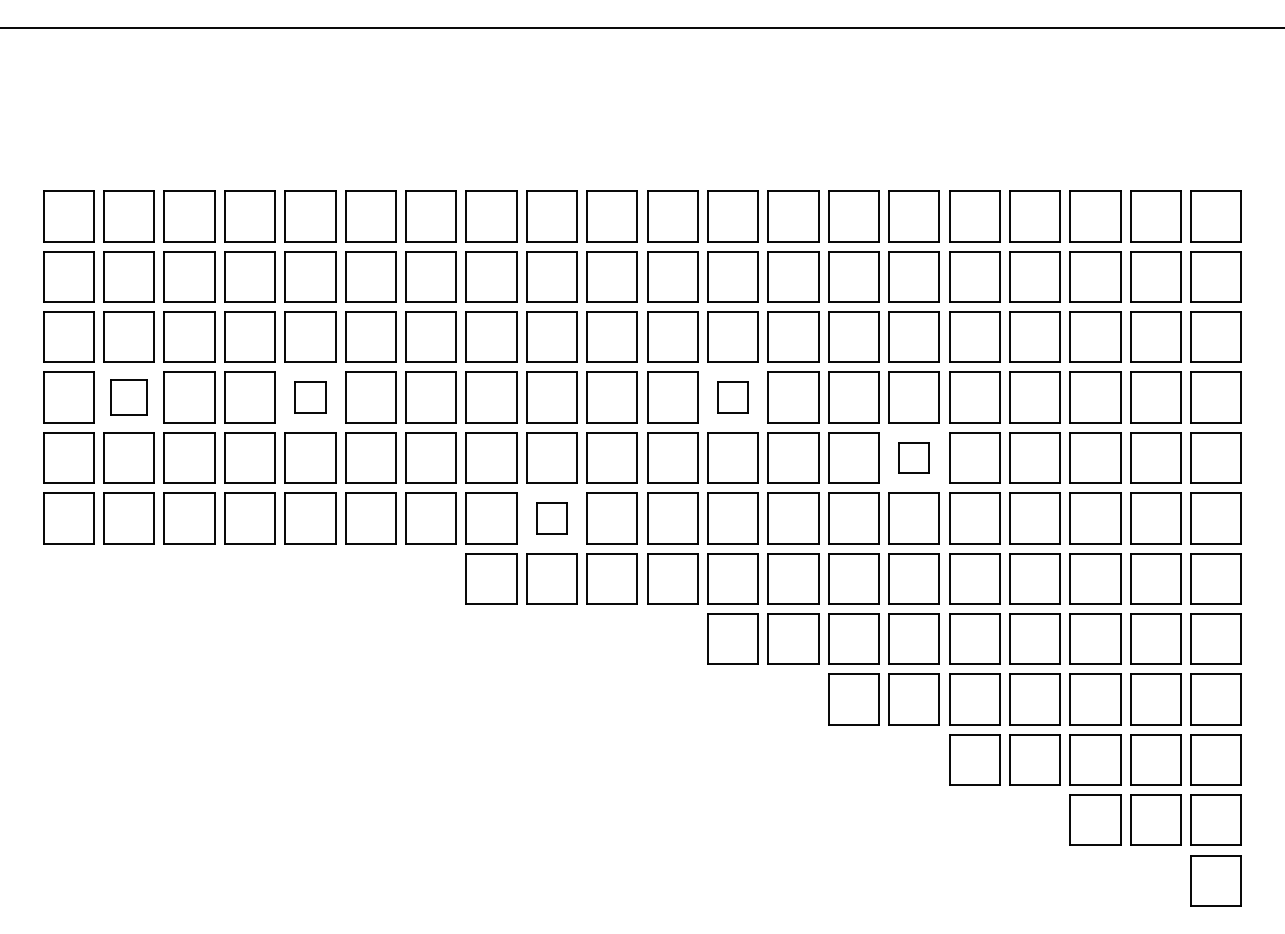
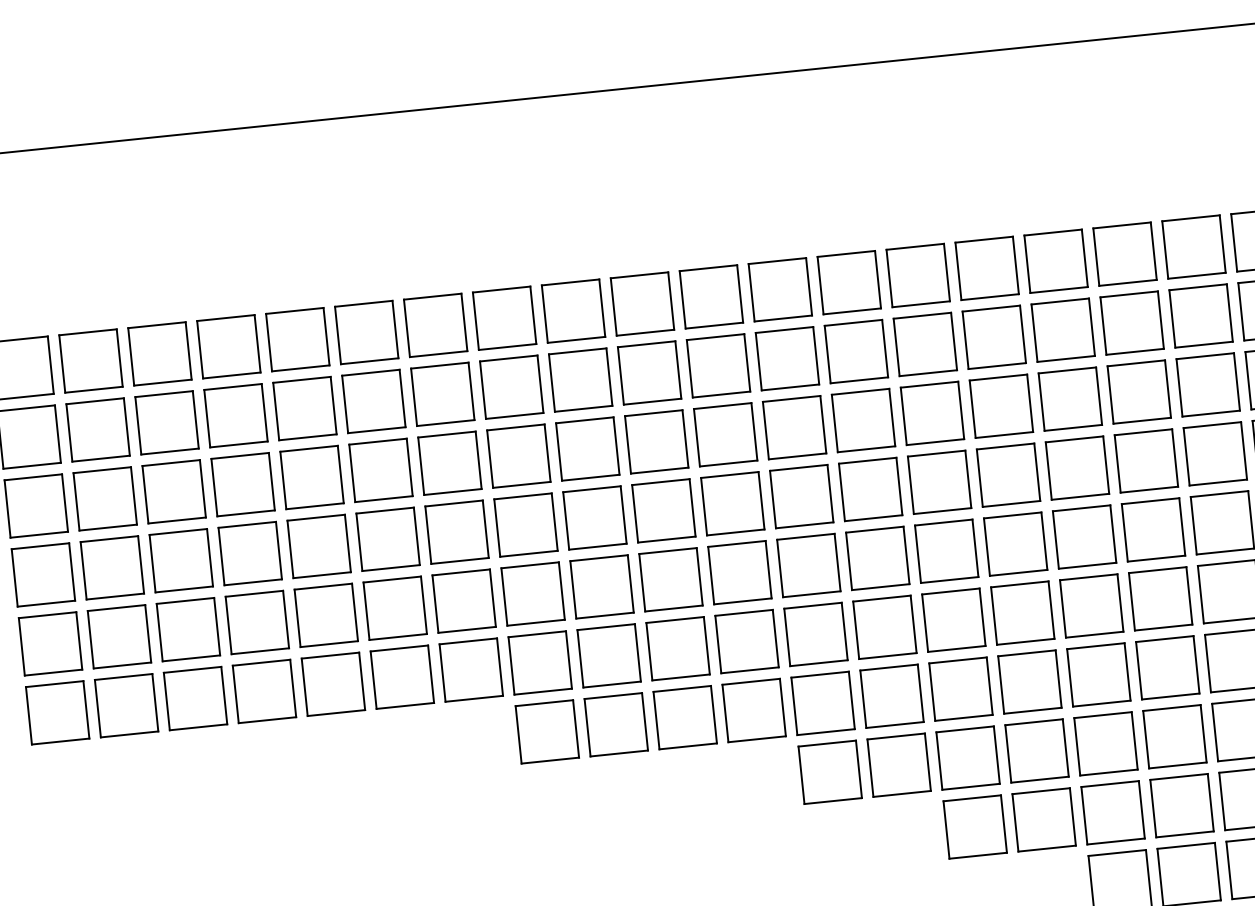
part: (128, 397) -> (111, 567), size x1.43
part: (310, 397) -> (319, 546), size x1.67
part: (732, 397) -> (801, 496), size x1.67
part: (913, 457) -> (1014, 543), size x1.67
part: (551, 518) -> (608, 656), size x1.67

